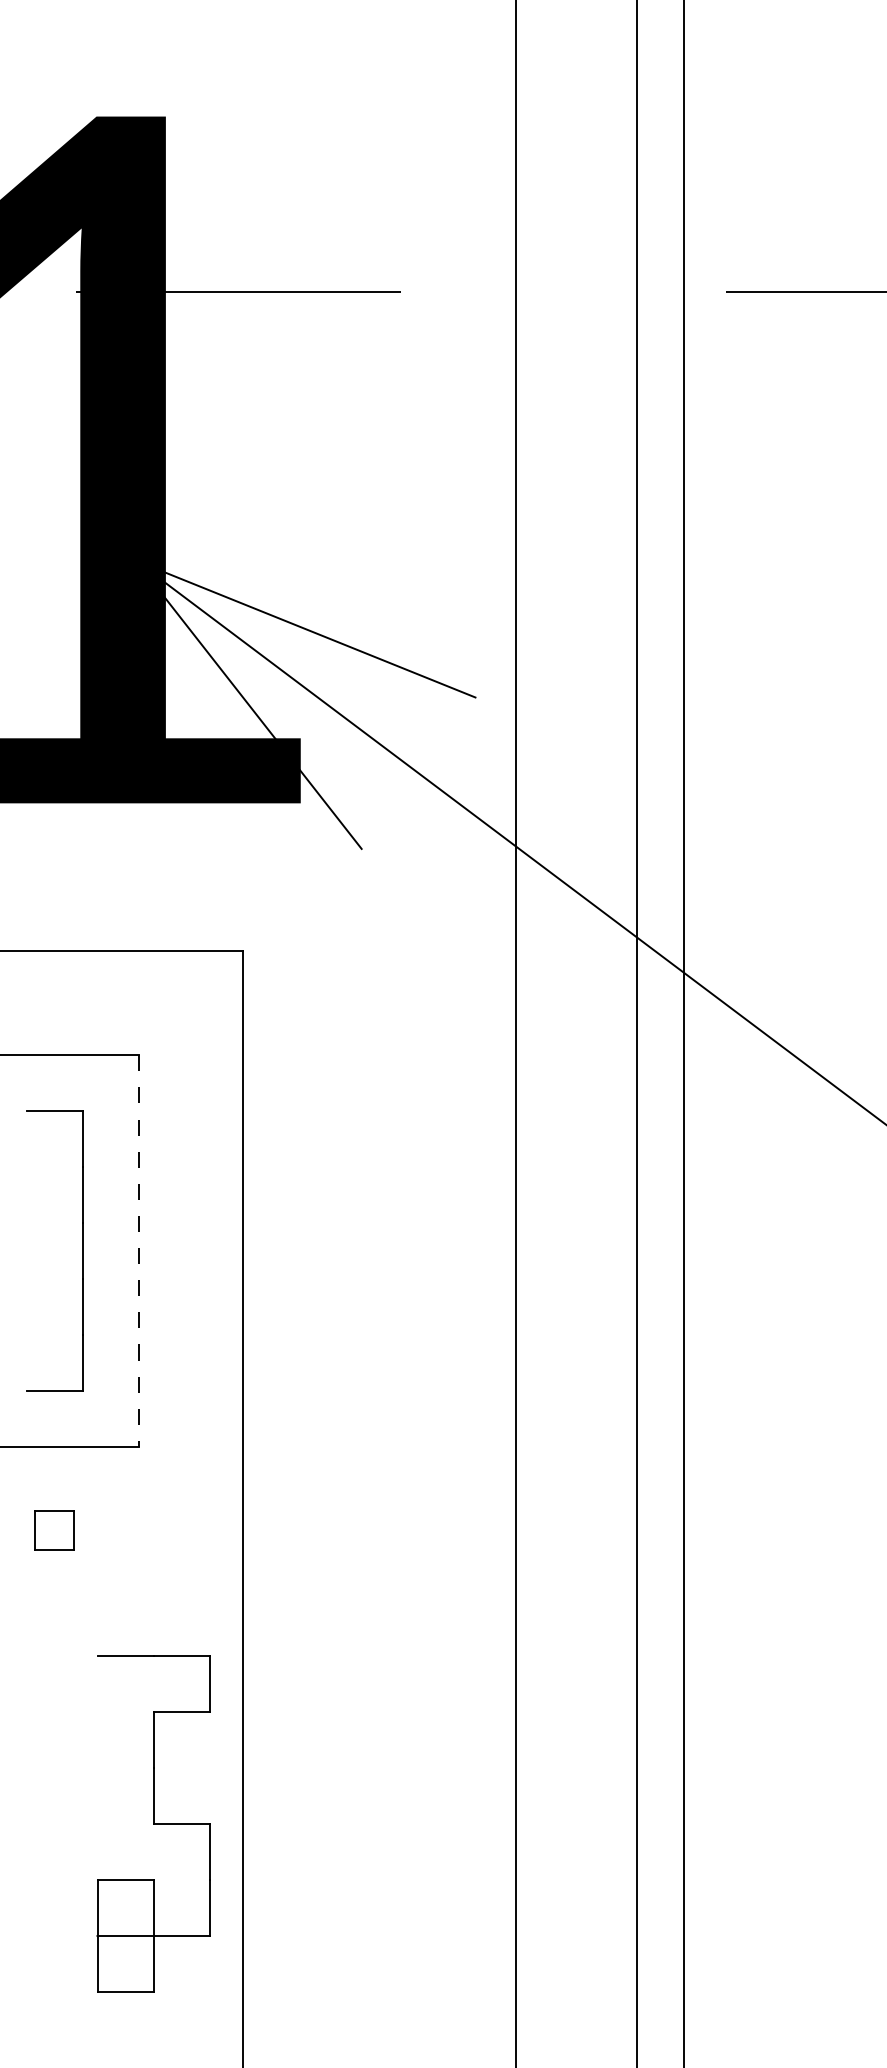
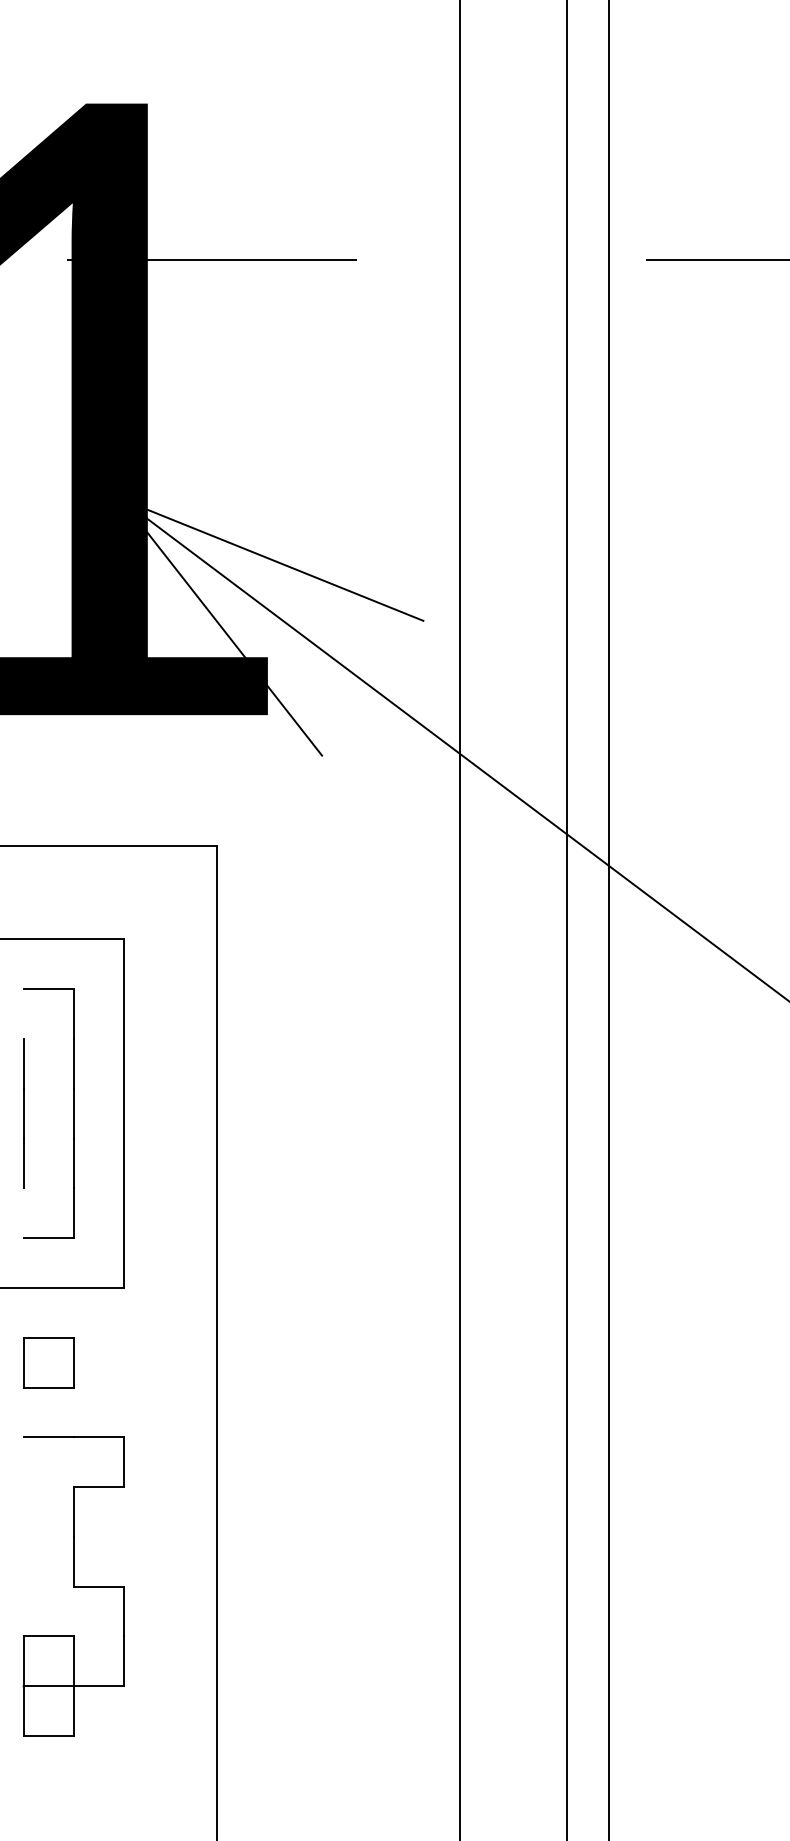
line: (26, 1250) -> (23, 1113), added
line: (138, 1250) -> (123, 1113), dashed -> solid
part: (54, 1530) -> (48, 1362), size x1.43
part: (153, 1823) -> (73, 1586), moved

